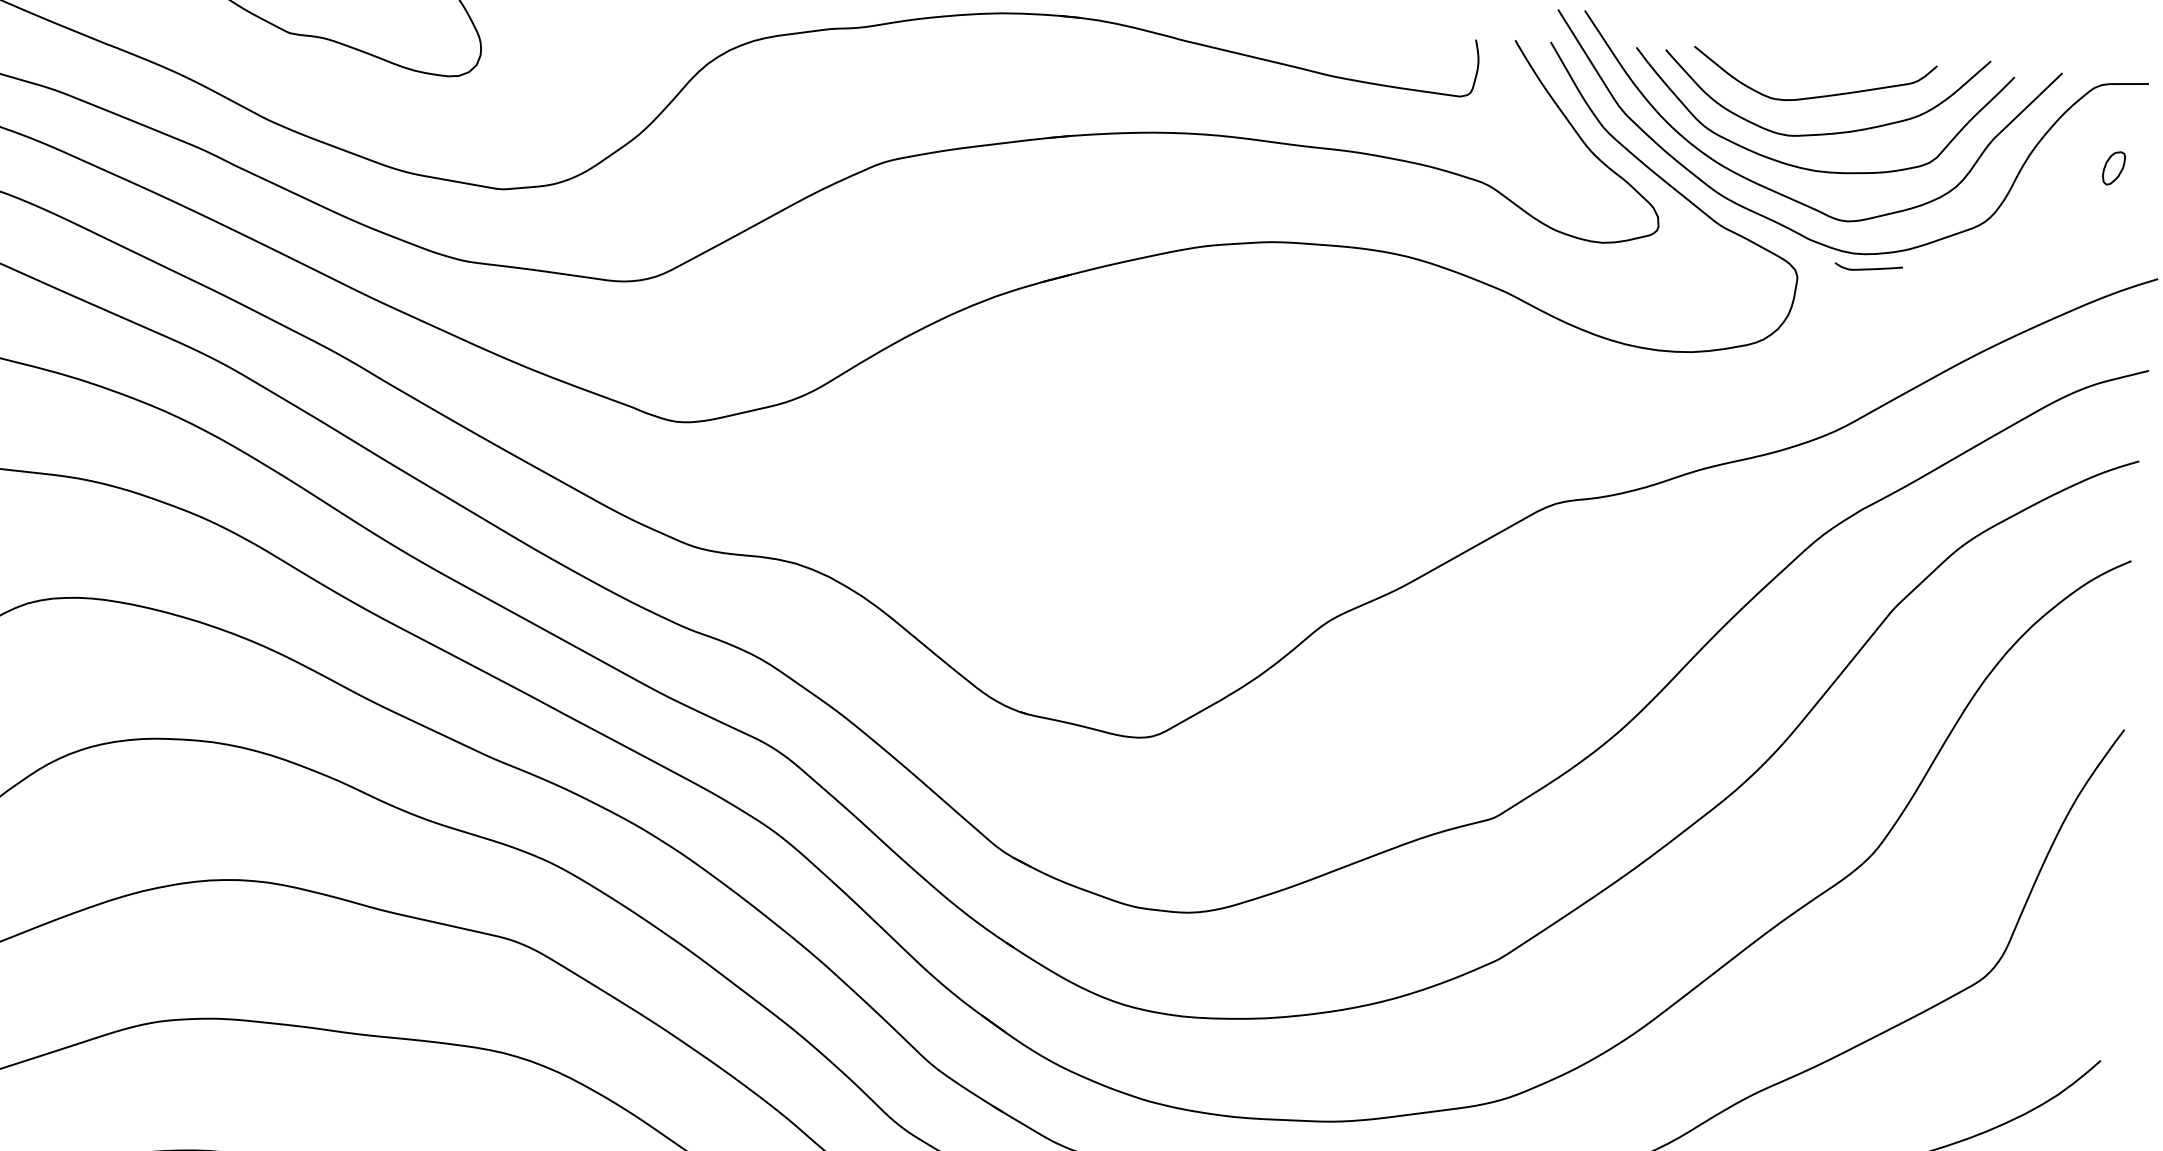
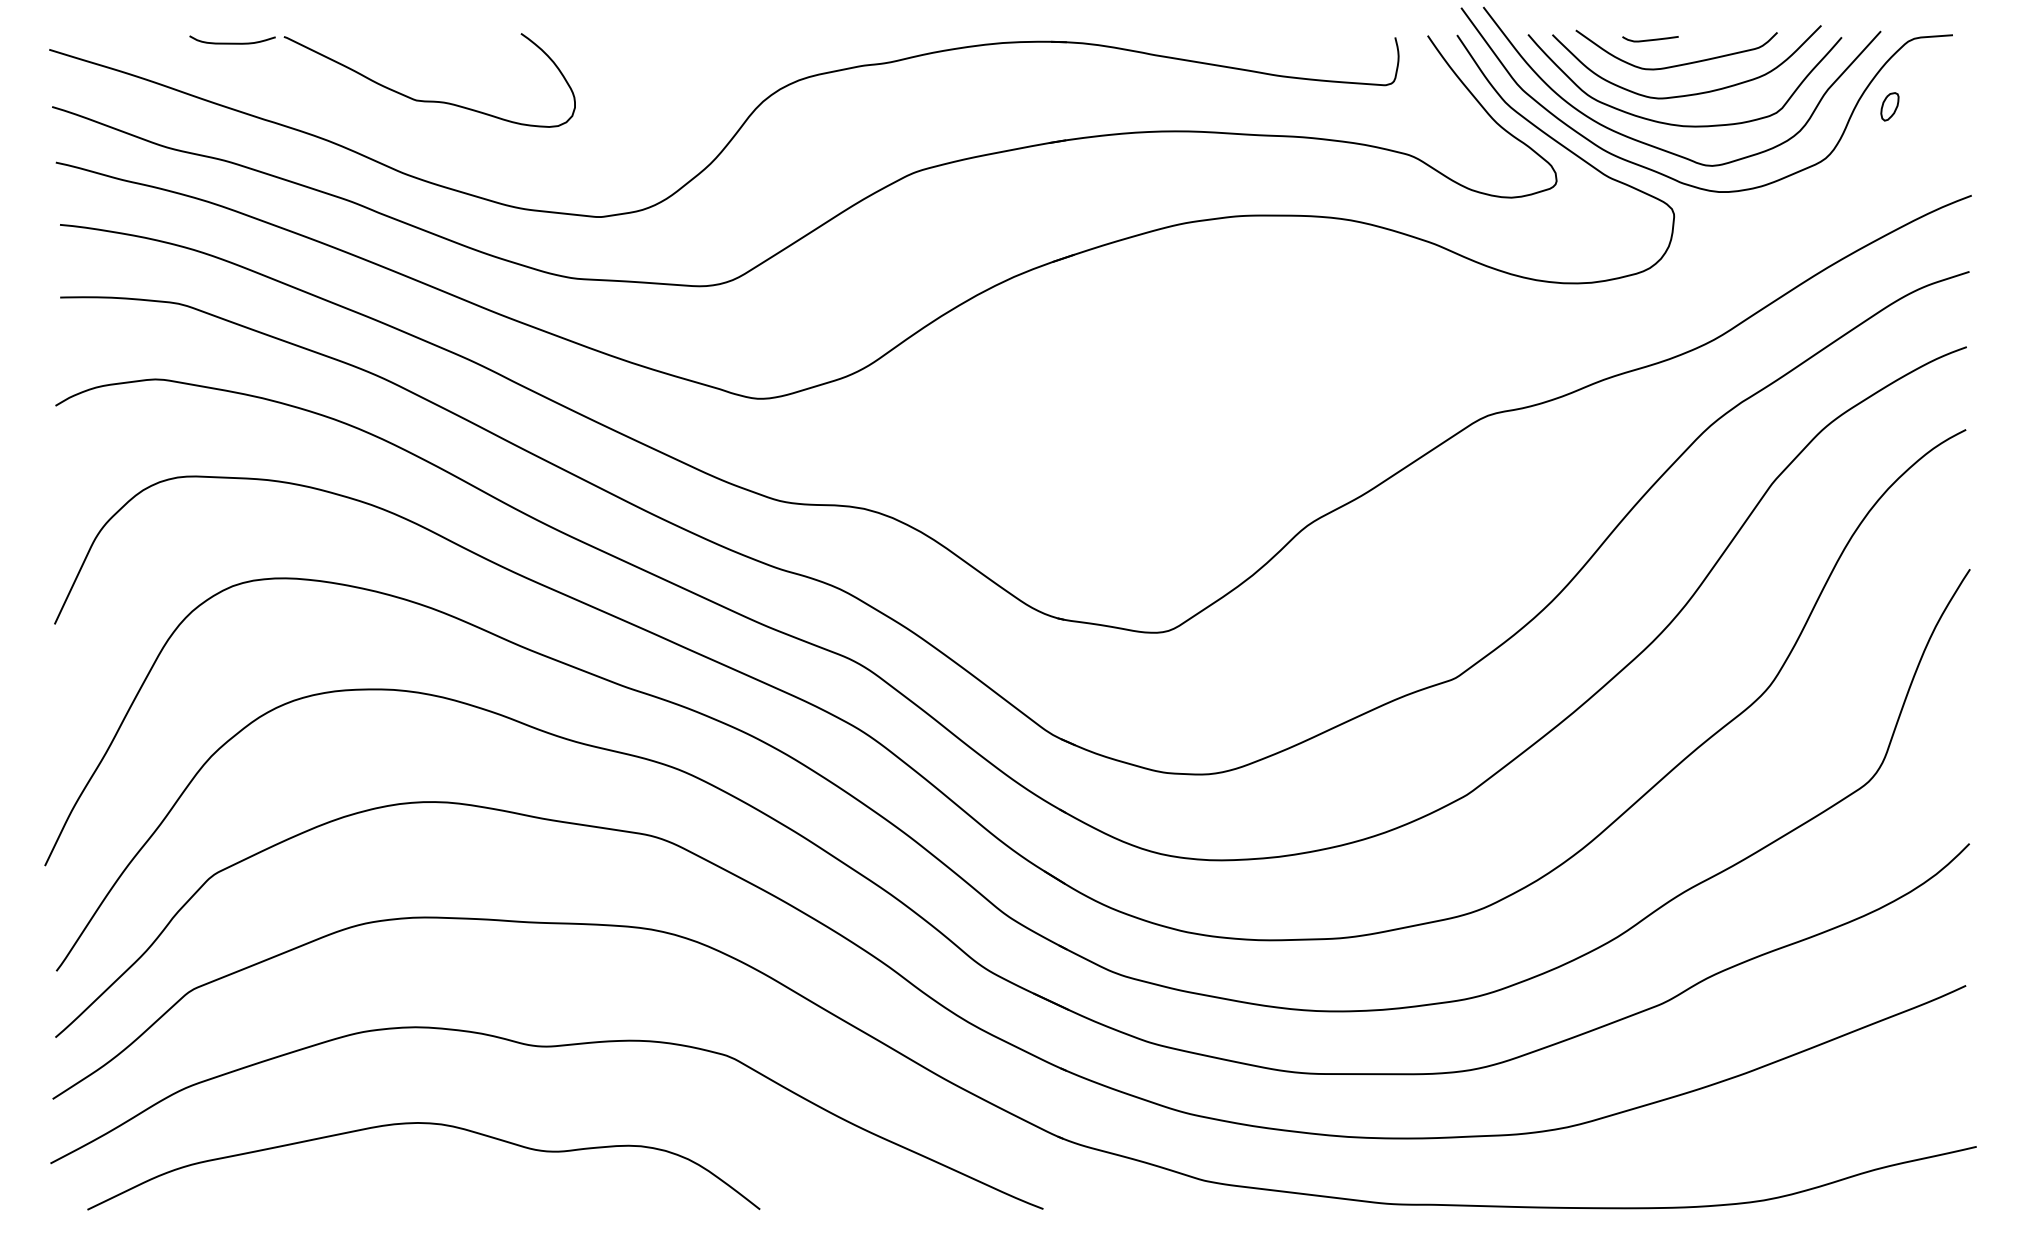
part: (2113, 167) -> (1889, 106), moved
curve: (1868, 268) -> (1650, 39), moved

